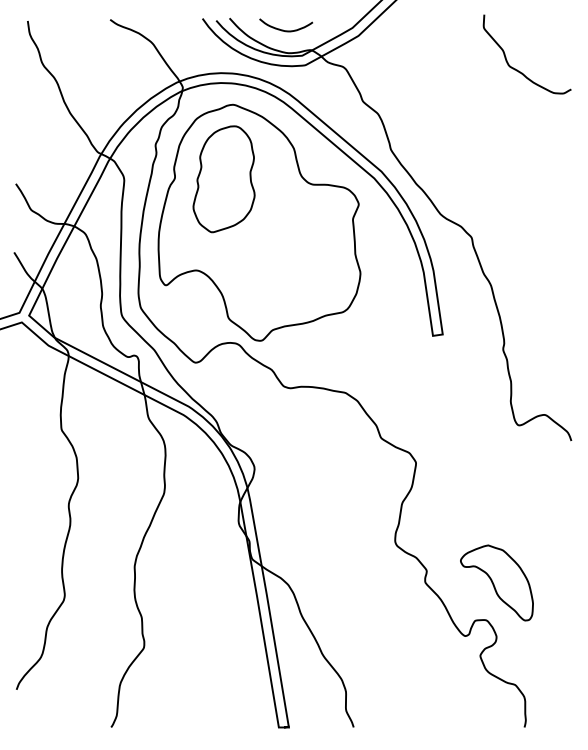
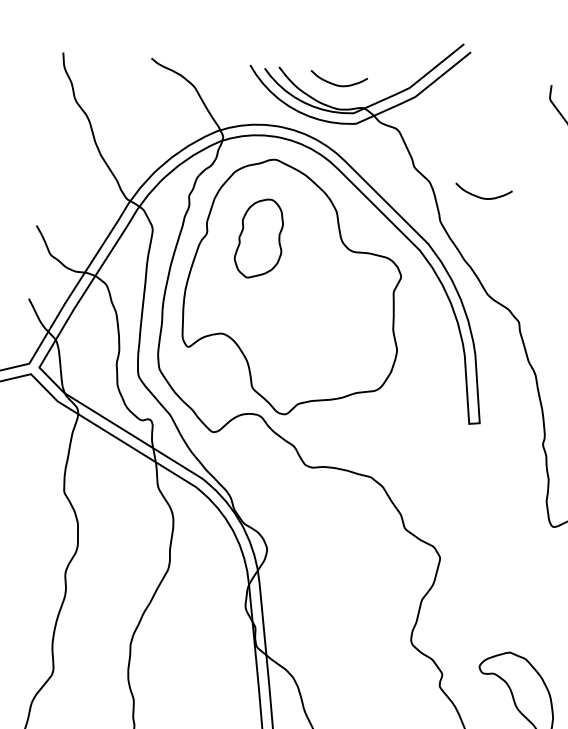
curve: (426, 123) -> (480, 196), added
part: (223, 179) -> (258, 238), size x0.7

